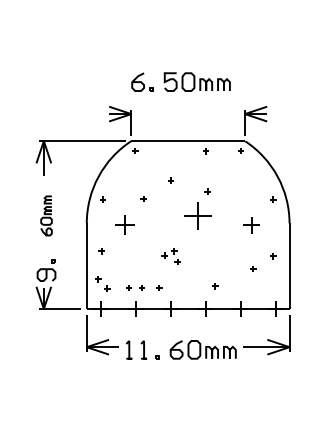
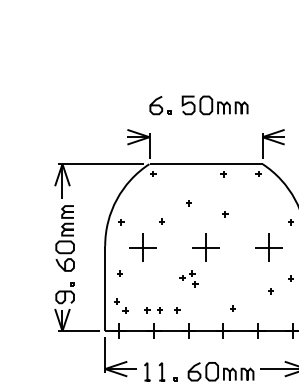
part: (46, 215) -> (65, 238), size x1.67
part: (197, 215) -> (205, 247), moved
part: (124, 224) -> (142, 247), size x1.43
part: (251, 224) -> (269, 247), size x1.67

